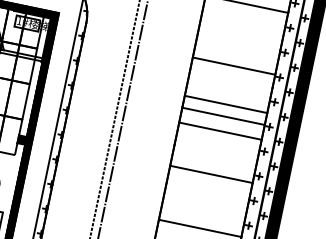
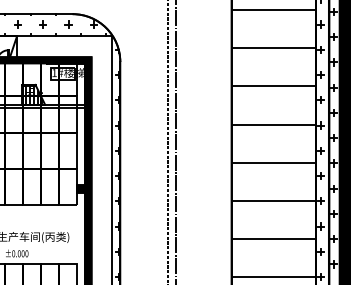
line: (233, 66) -> (273, 48), moved
line: (225, 104) -> (273, 86), moved
line: (220, 130) -> (273, 162), moved
line: (211, 173) -> (273, 200), moved

